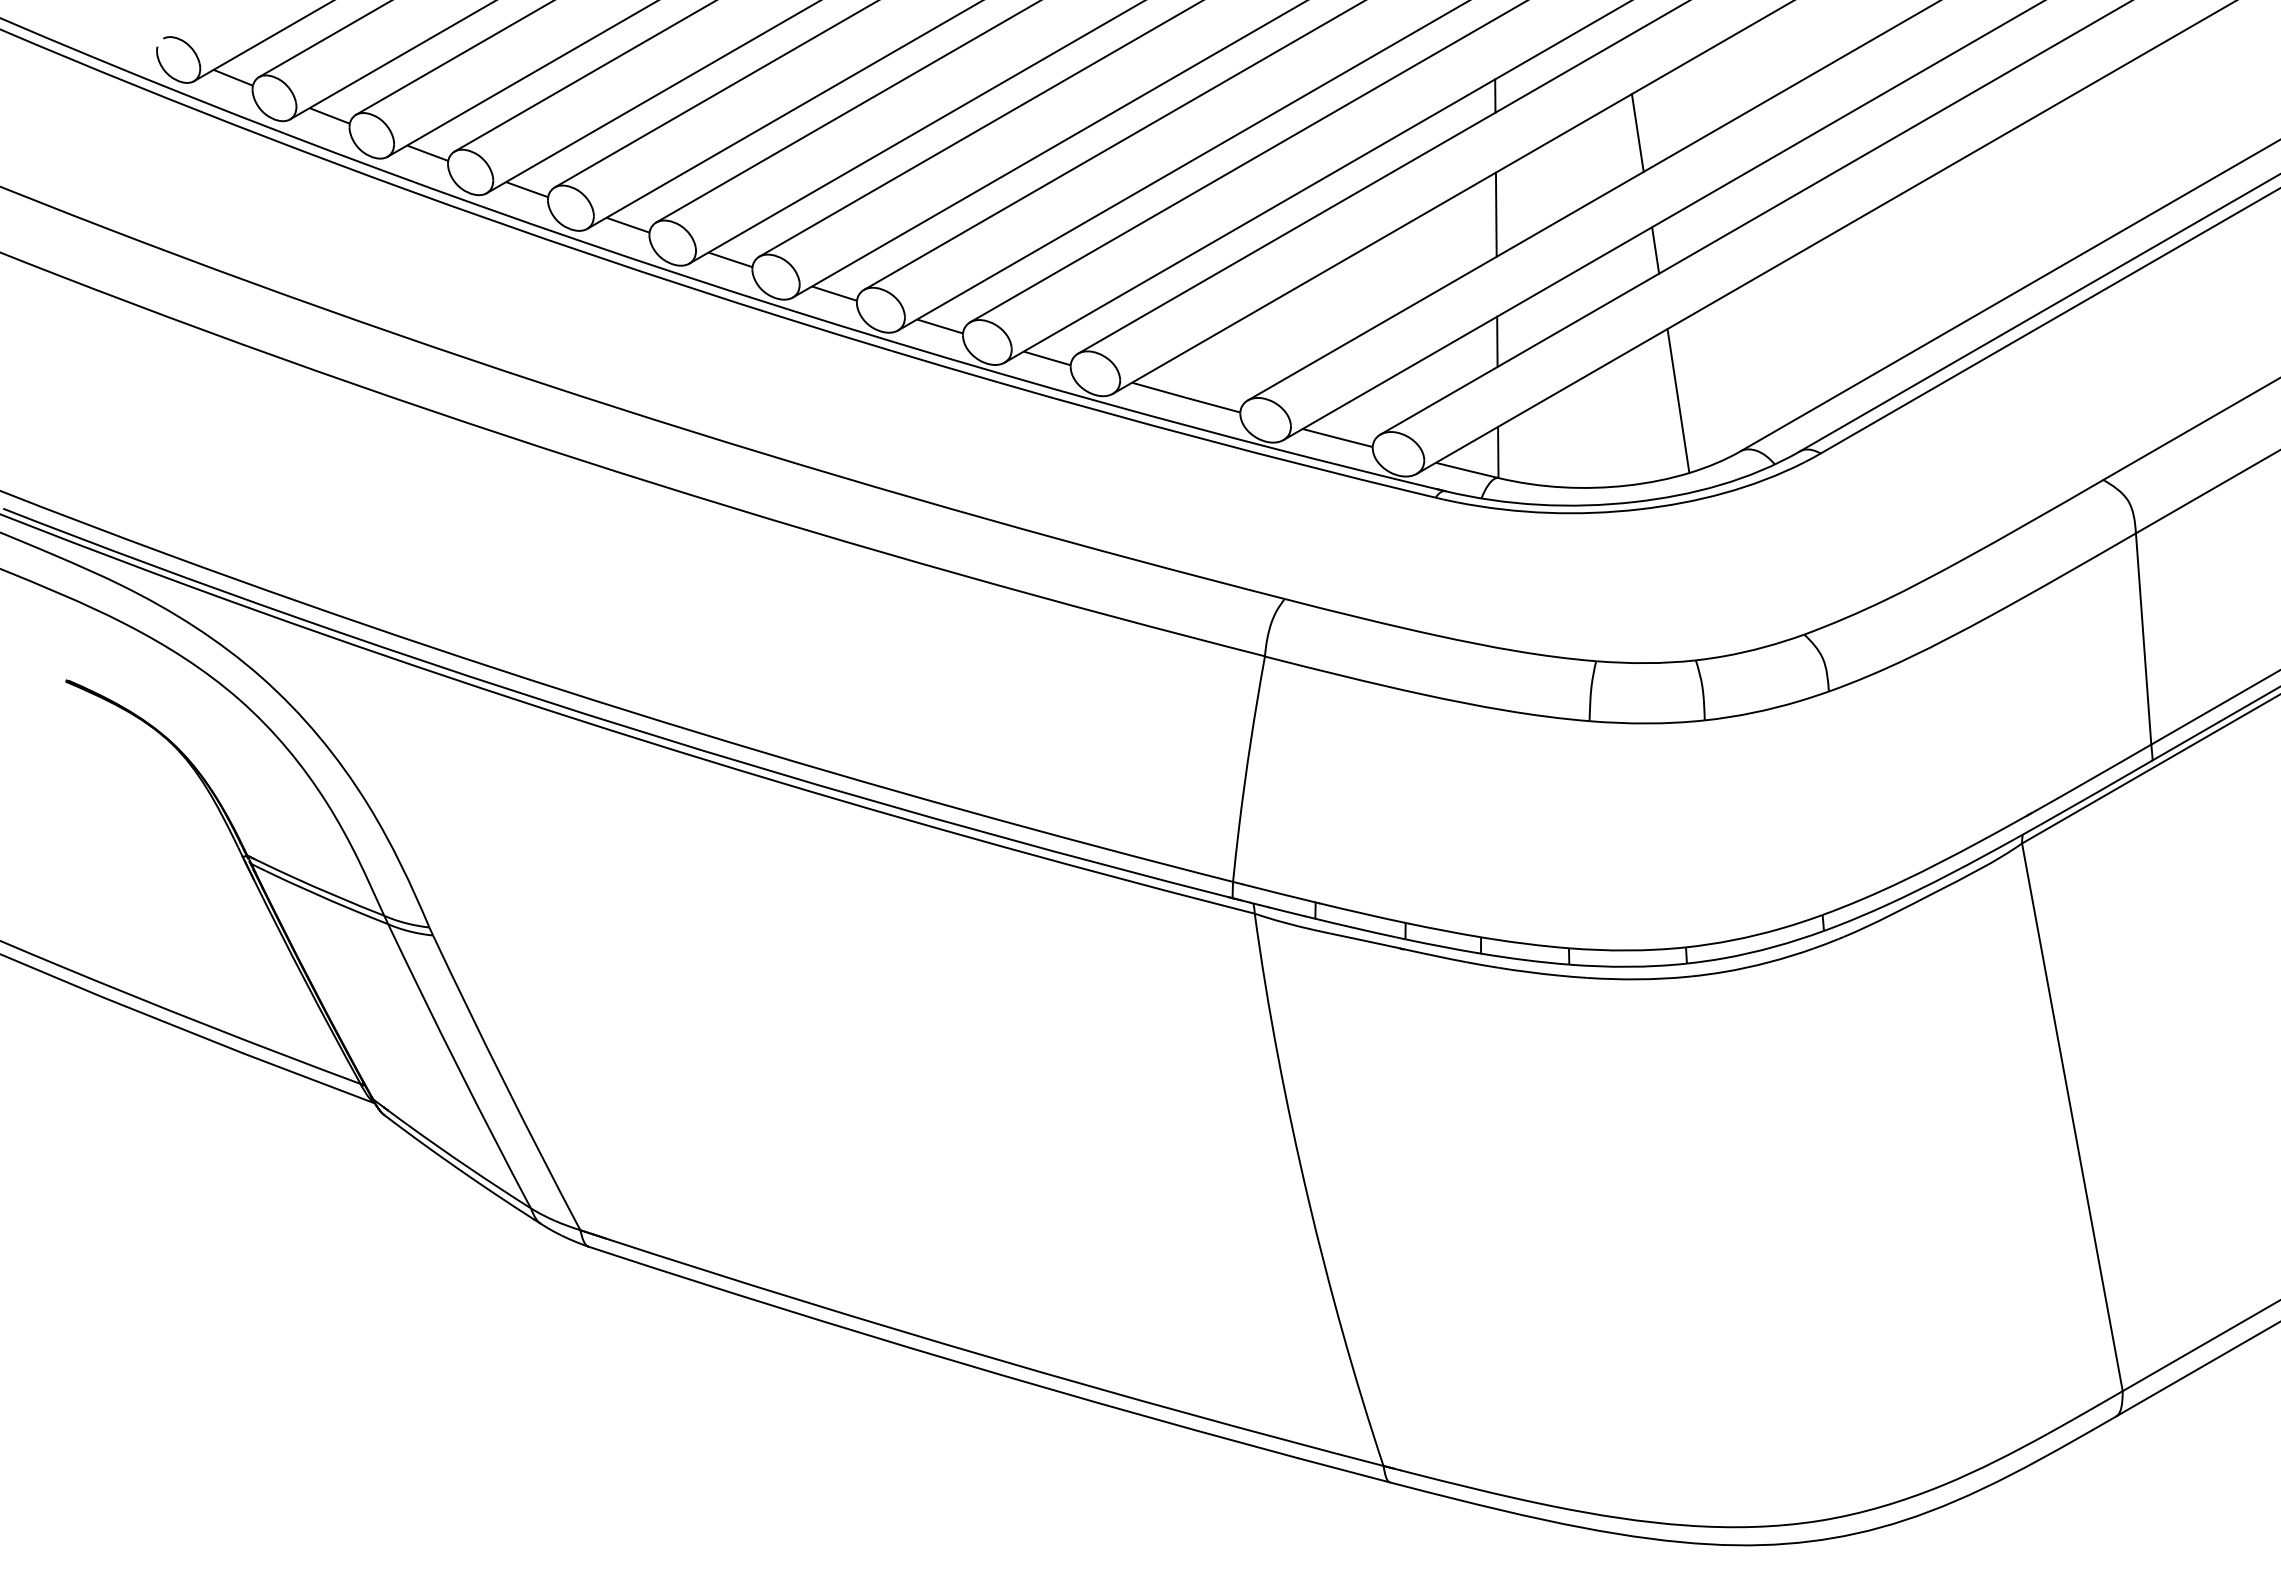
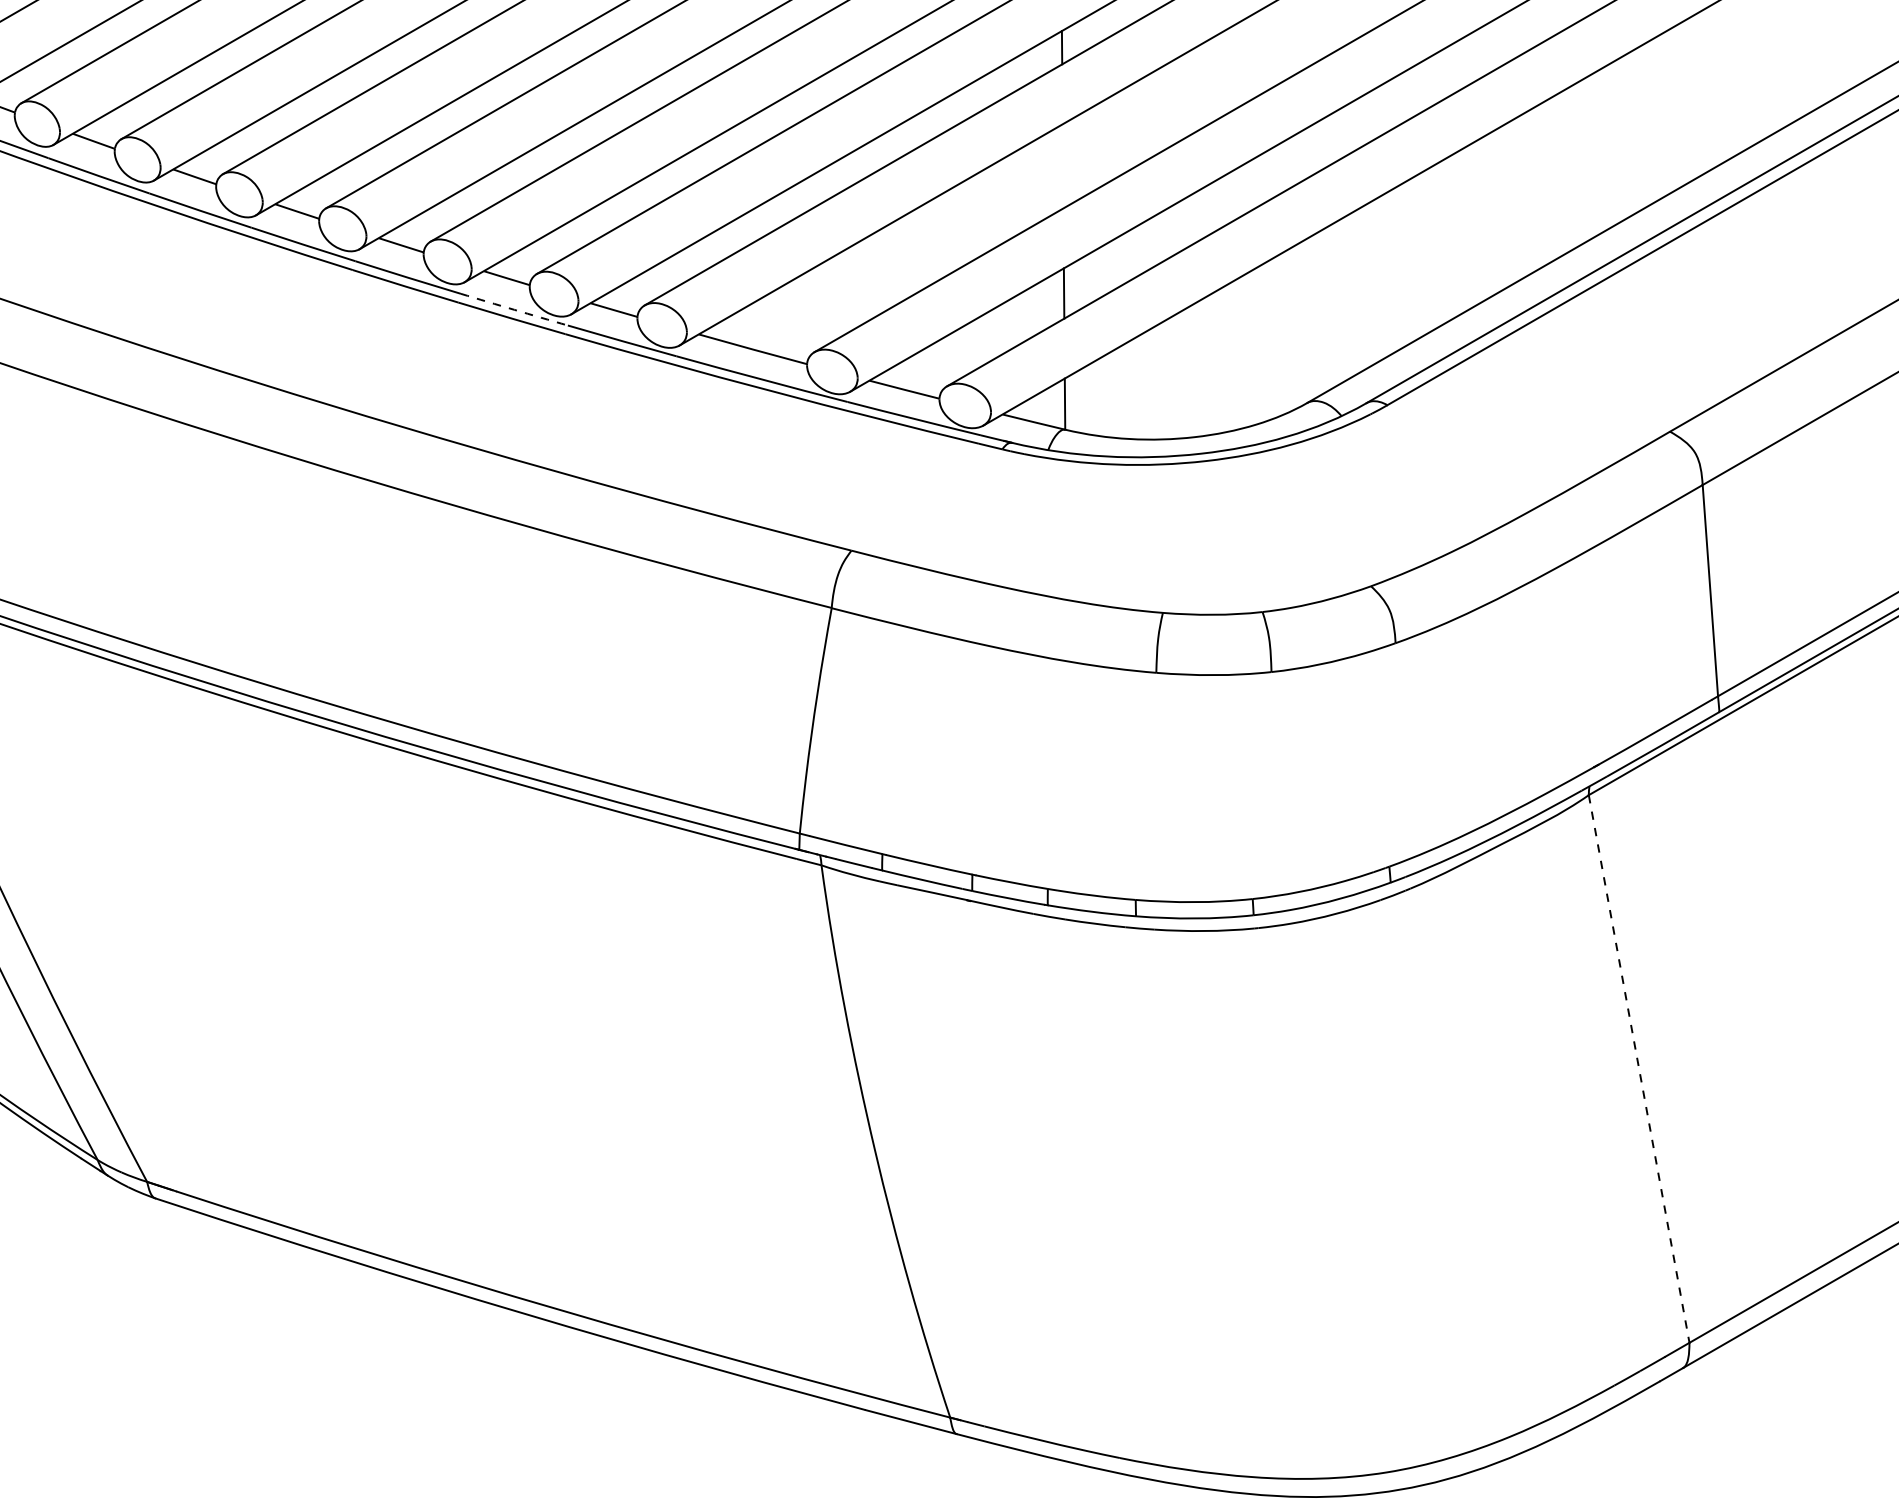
line: (1637, 132) -> (1204, 84), removed
line: (1495, 214) -> (1062, 166), removed
line: (1655, 250) -> (1222, 202), removed
arc: (947, 358) -> (514, 310), solid -> dashed
line: (1678, 400) -> (1245, 352), removed
line: (2072, 1117) -> (1639, 1069), solid -> dashed

